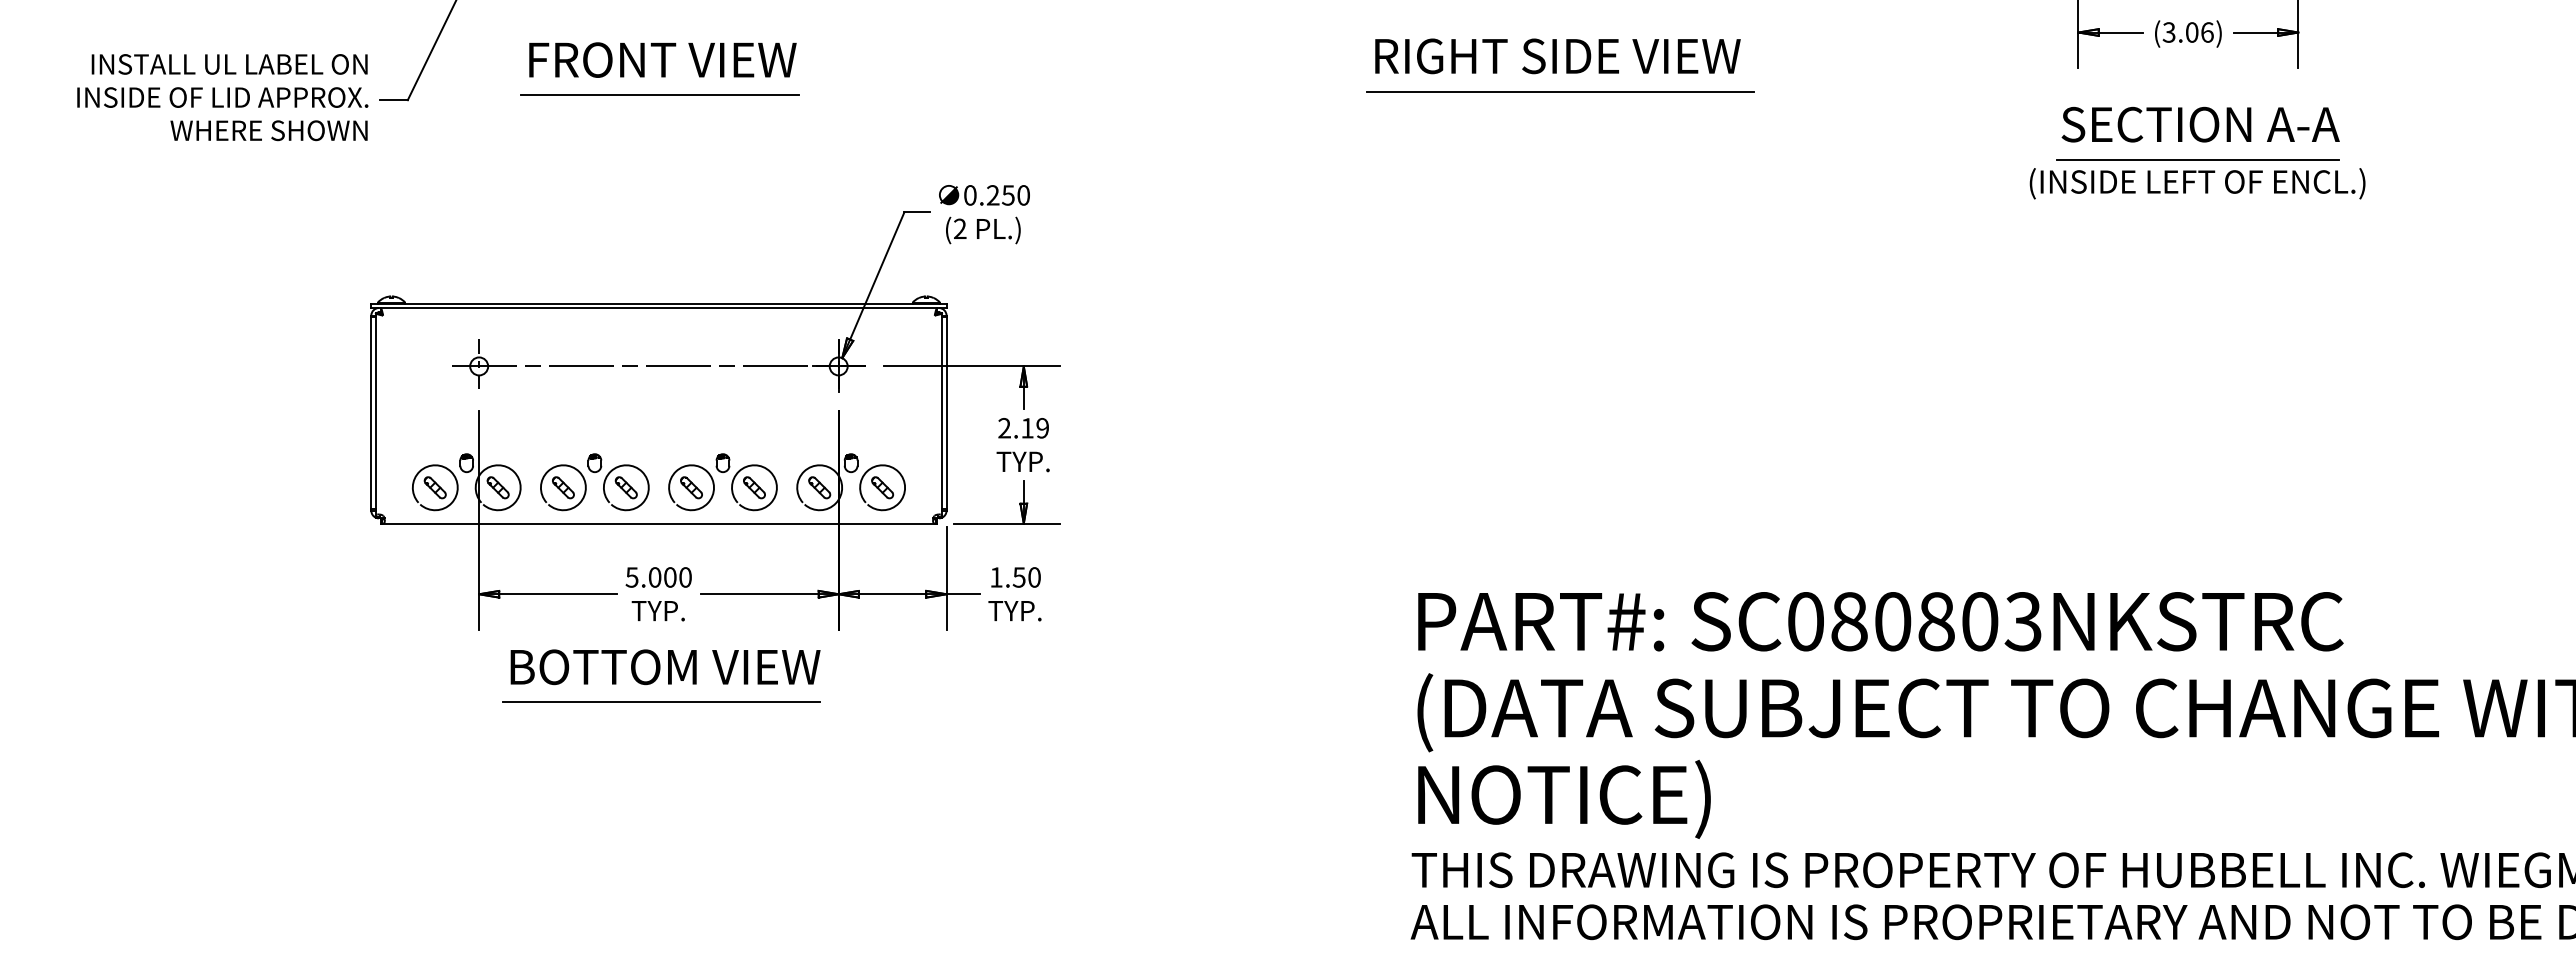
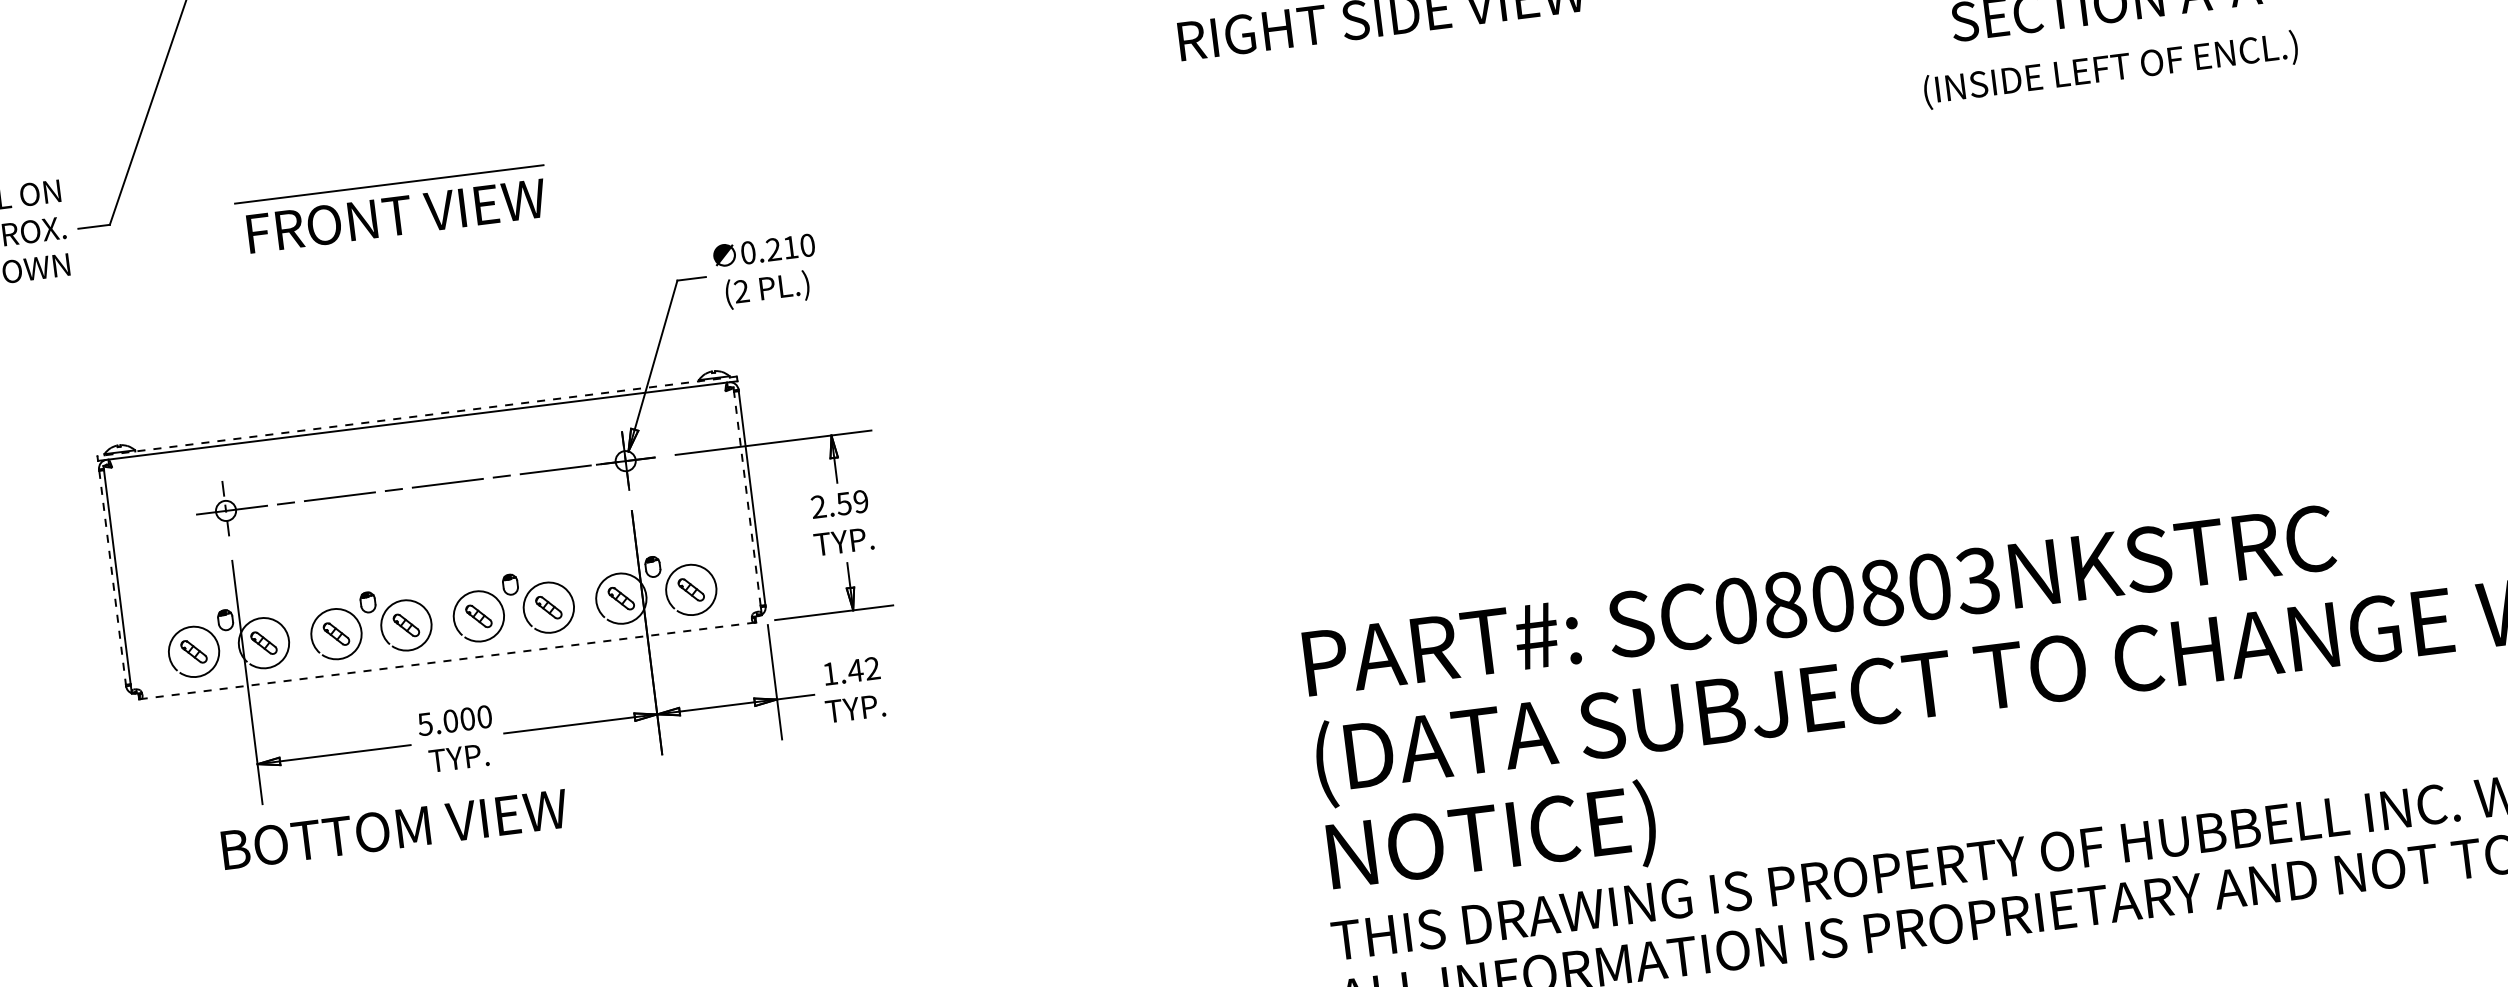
text: (662, 59) -> (396, 215), moved
line: (1560, 91) -> (1389, 55), removed
line: (2198, 159) -> (2108, 42), removed
text: (1008, 195) -> (790, 247), 0.250 -> 0.210
line: (658, 303) -> (416, 416), solid -> dashed
line: (942, 412) -> (747, 497), solid -> dashed
line: (371, 413) -> (112, 578), solid -> dashed
text: (1027, 428) -> (844, 503), 2.19 -> 2.59
line: (658, 523) -> (447, 660), solid -> dashed
text: (1026, 577) -> (863, 669), 1.50 -> 1.42
text: (665, 667) -> (394, 829), moved
line: (661, 702) -> (475, 859), removed

